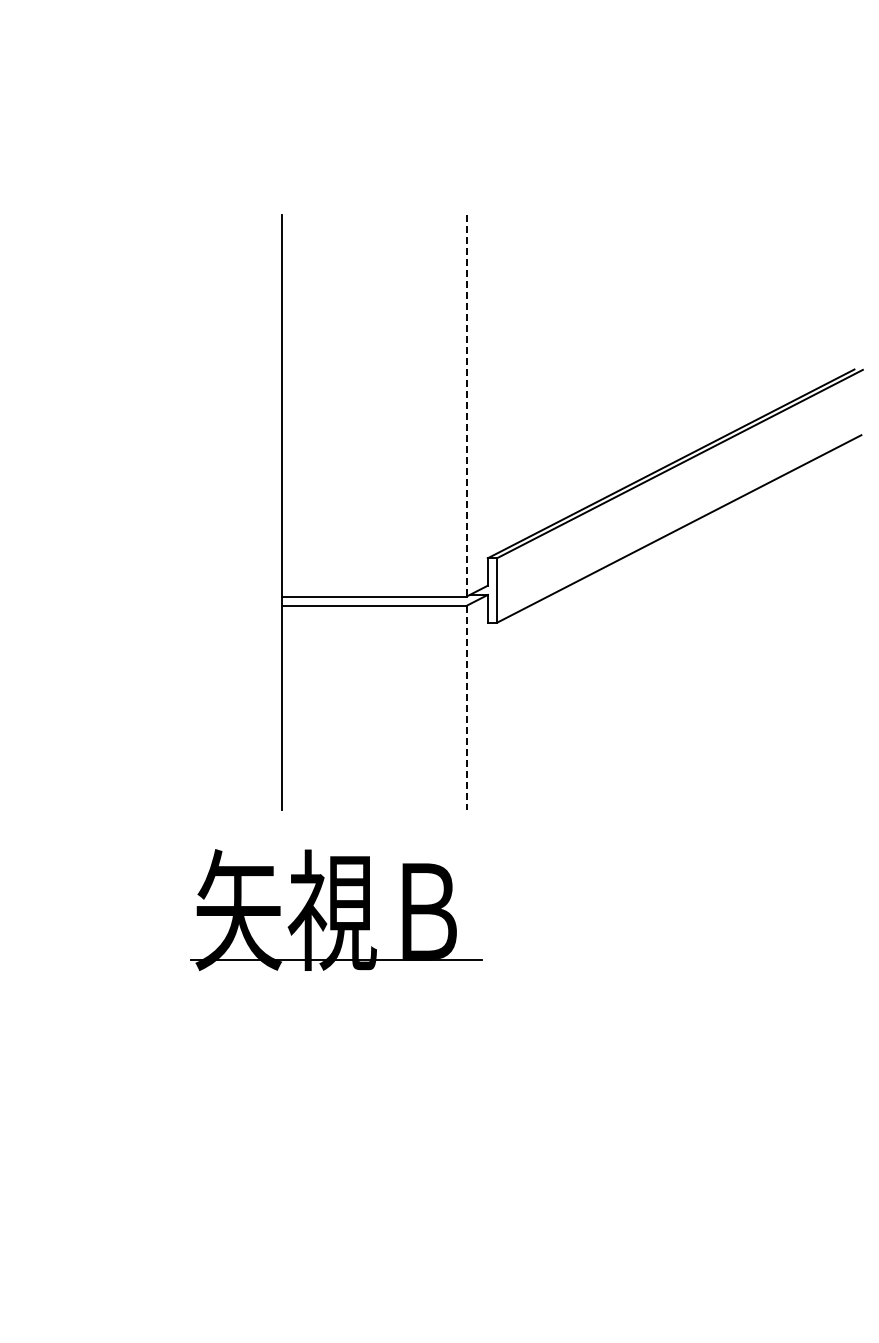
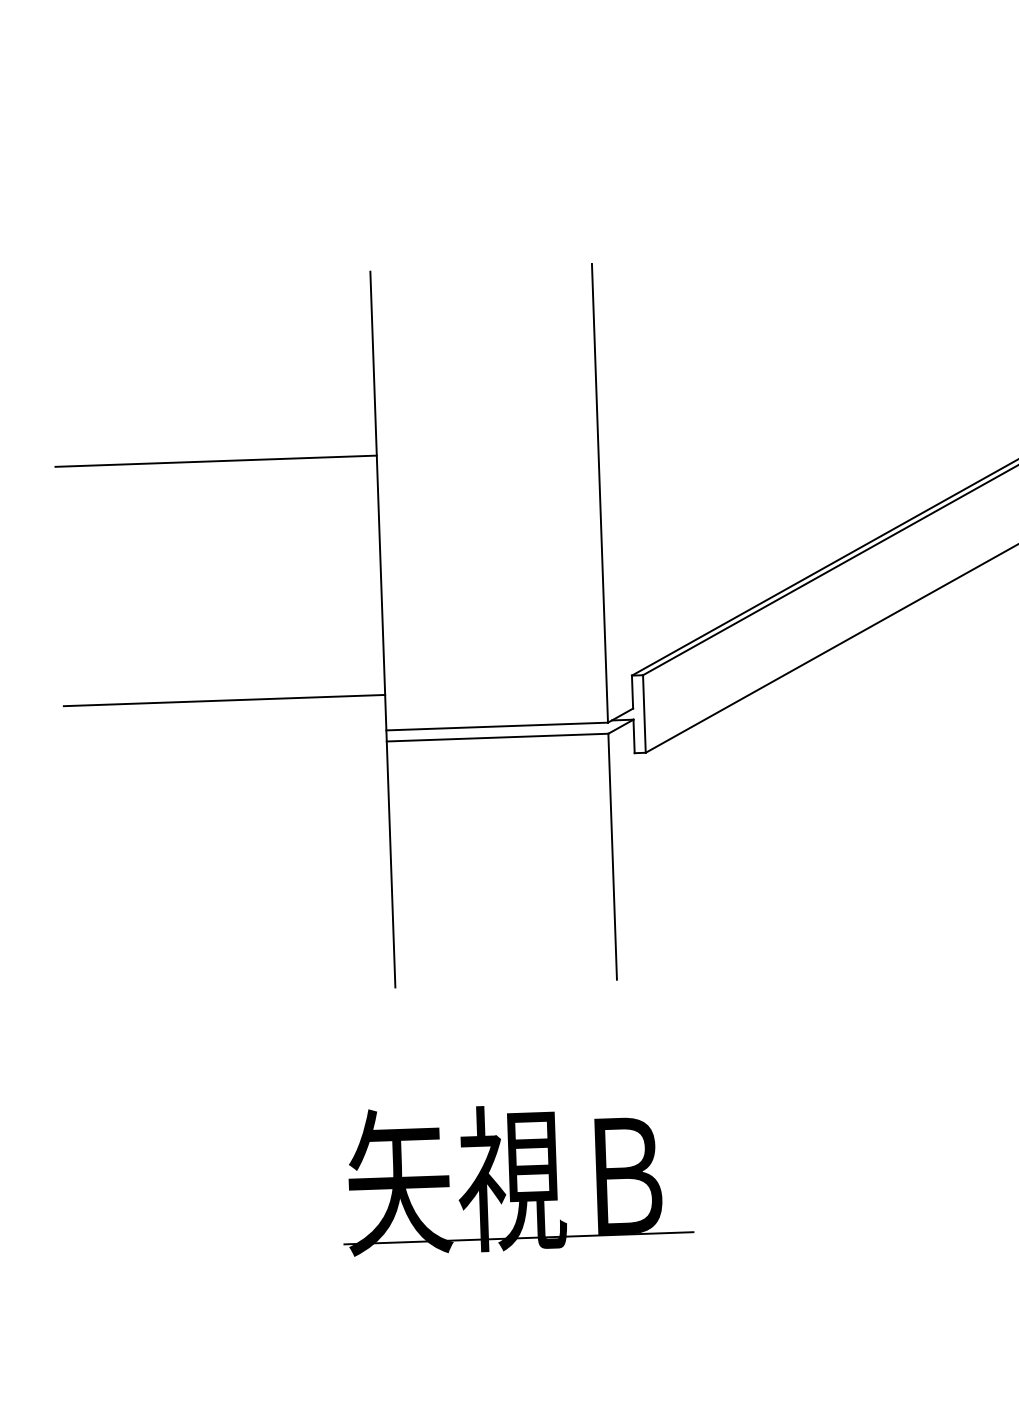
line: (148, 368) -> (216, 461), added
line: (466, 405) -> (599, 492), dashed -> solid
line: (148, 567) -> (224, 700), added
line: (466, 708) -> (612, 857), dashed -> solid
part: (336, 909) -> (516, 1177), moved

